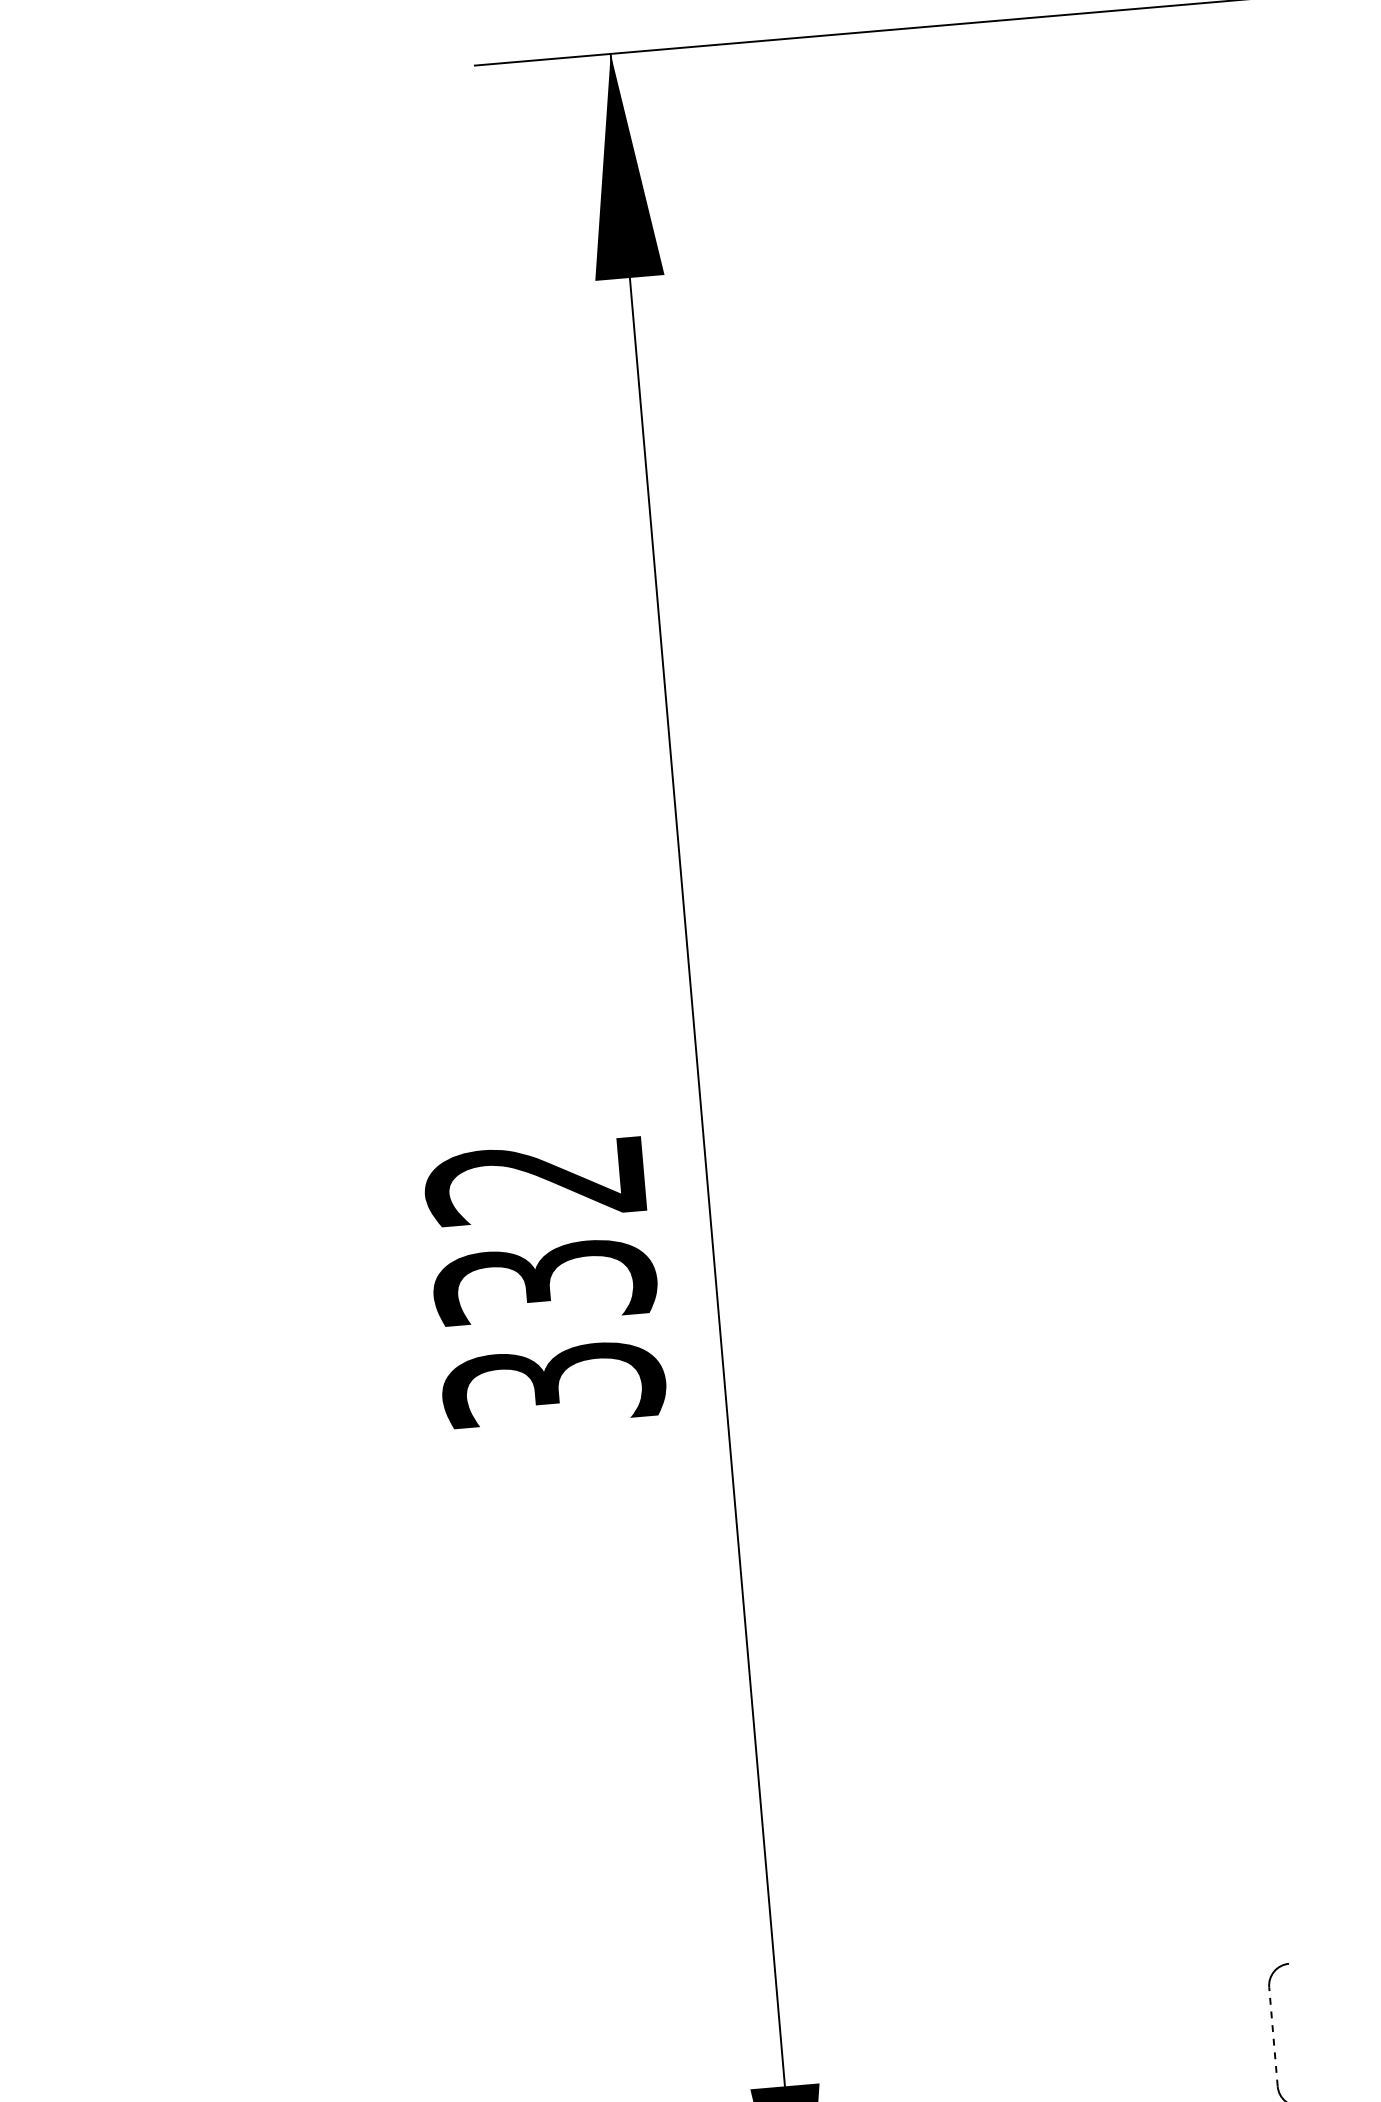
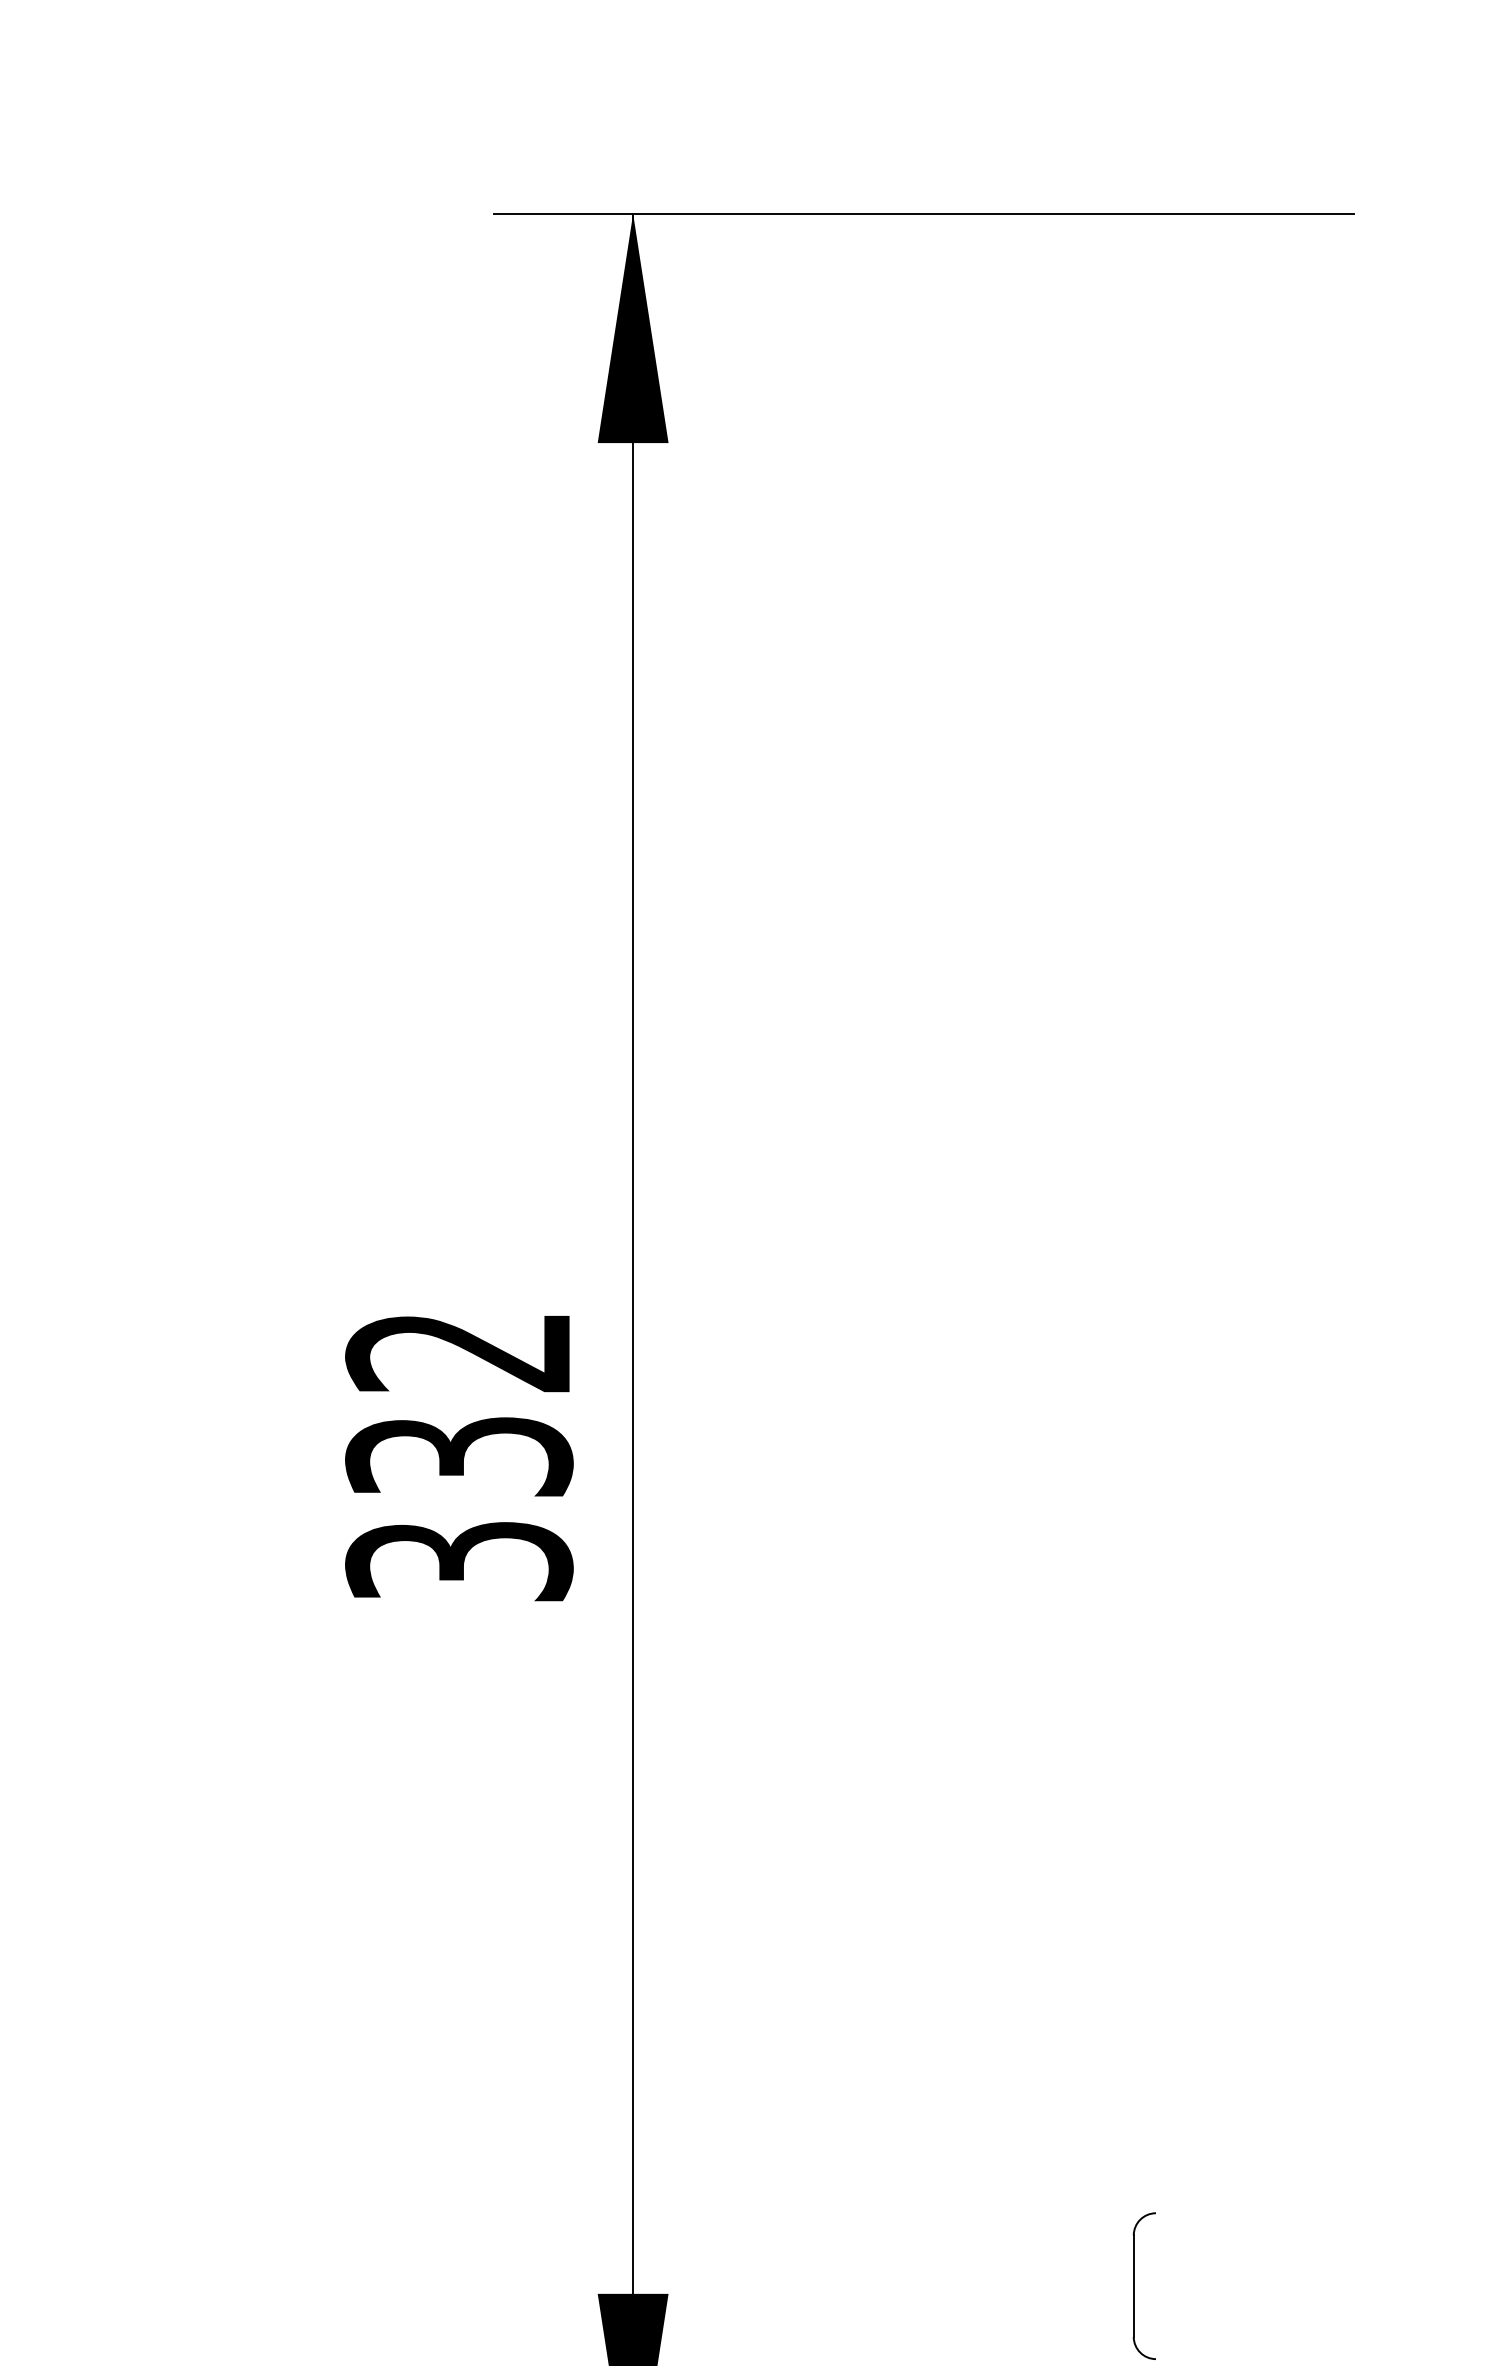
line: (1273, 2037) -> (1133, 2286), dashed -> solid

